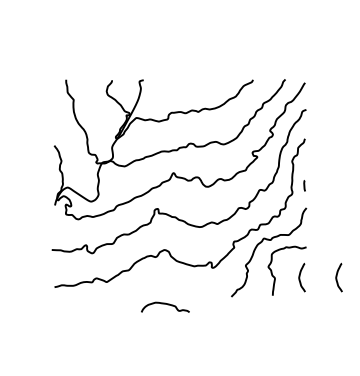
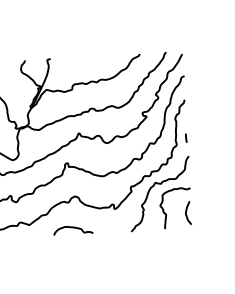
curve: (337, 277) -> (217, 211), removed
curve: (165, 304) -> (73, 228), moved

